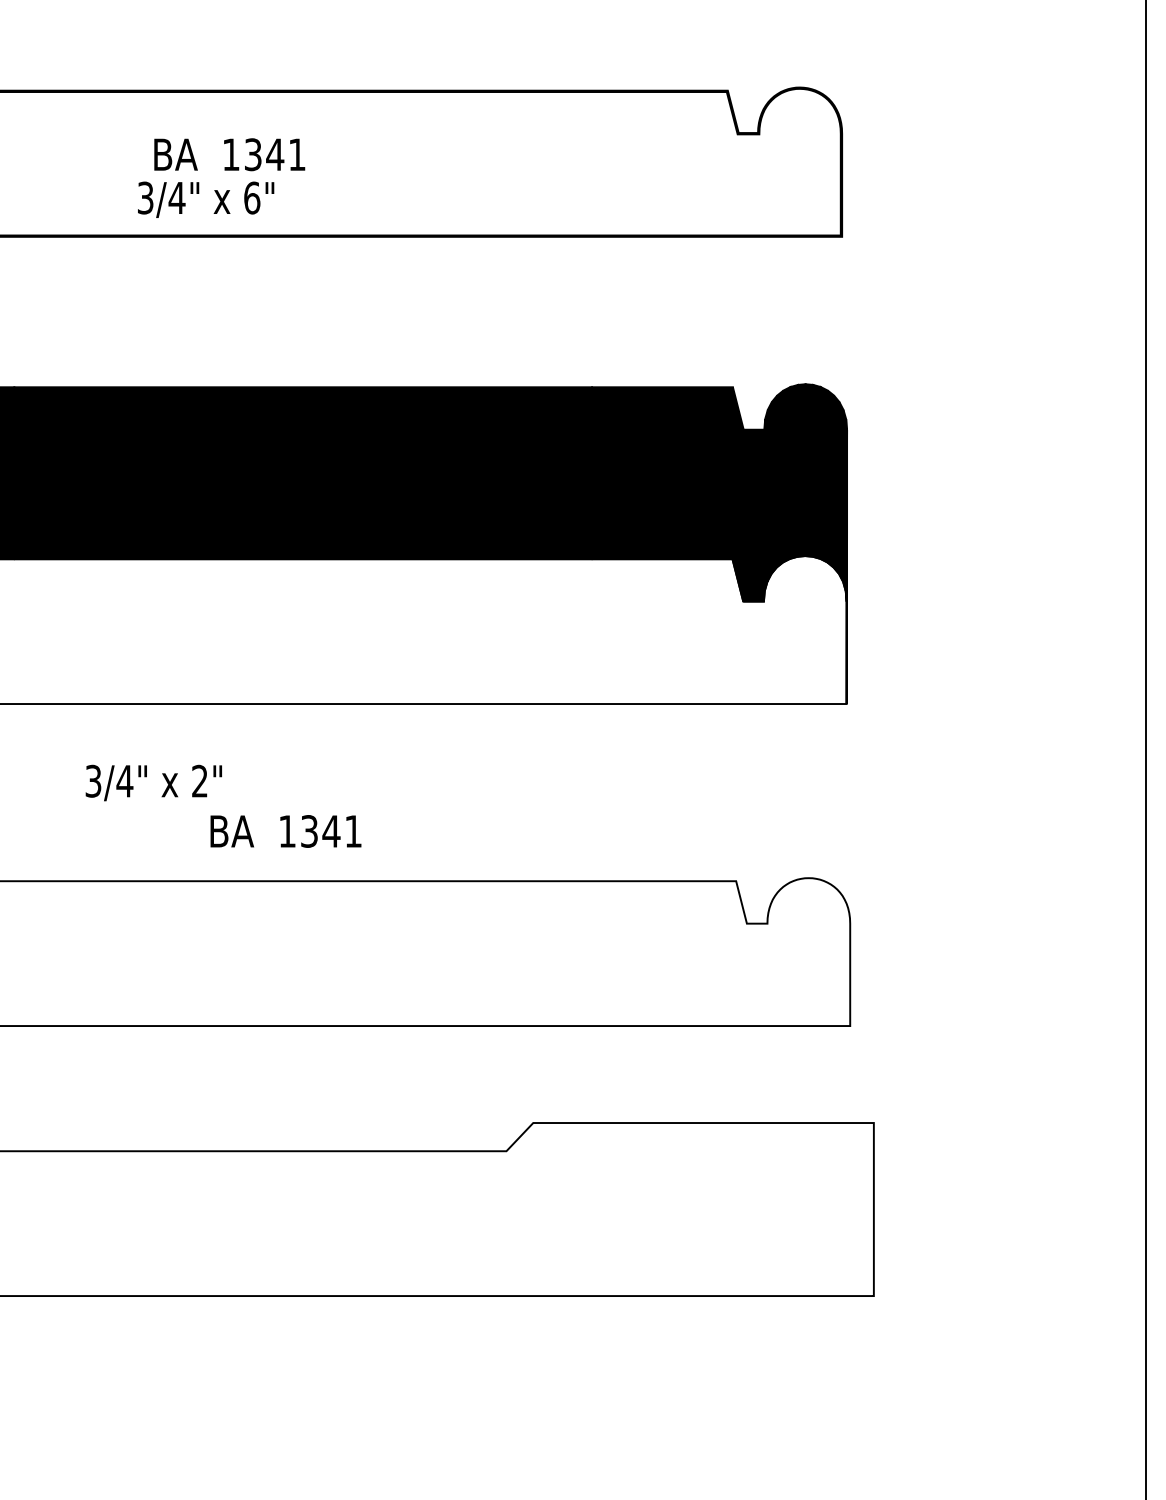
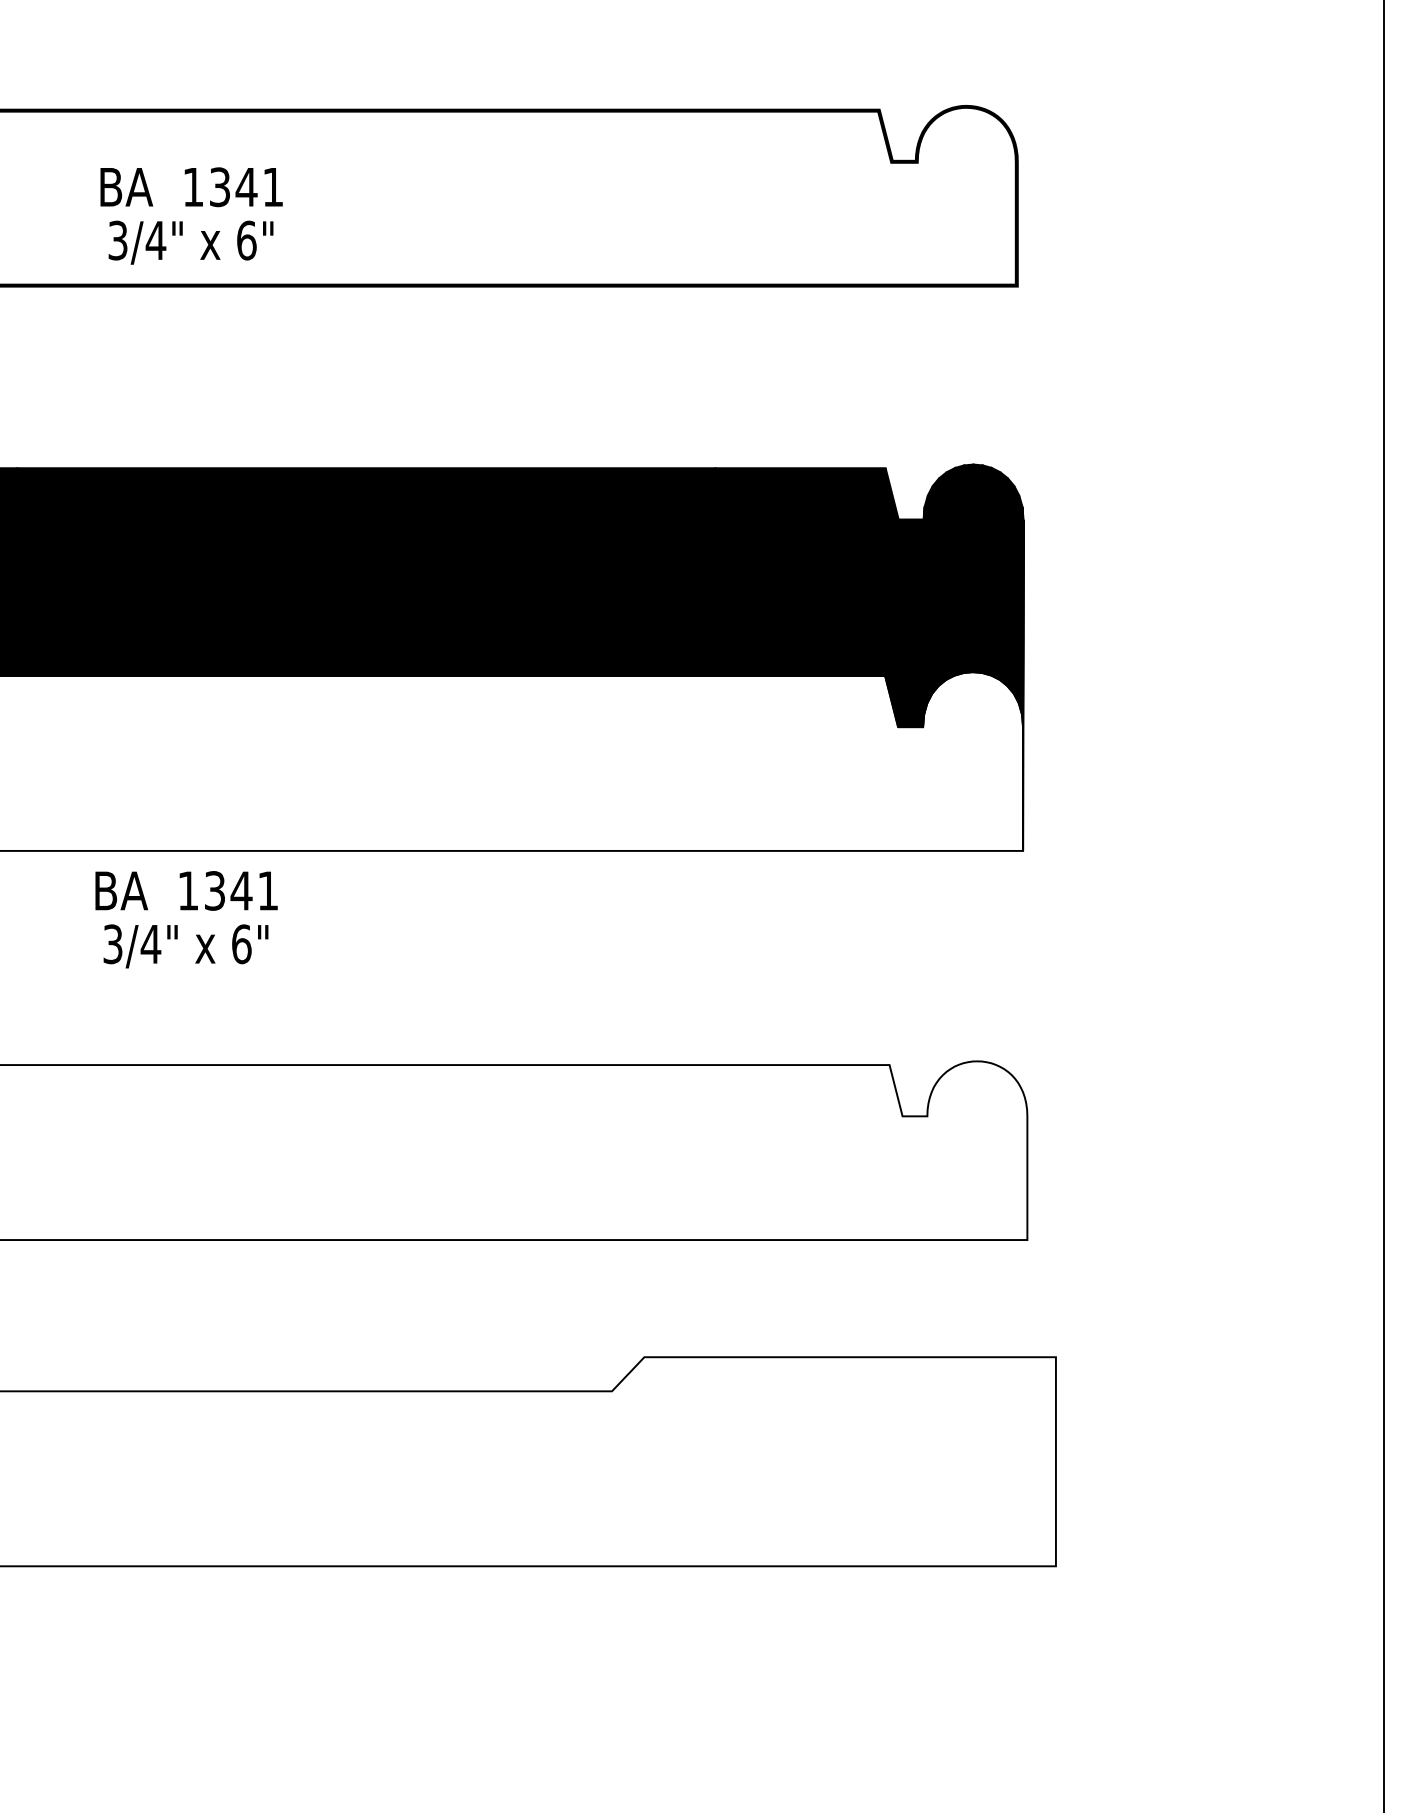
text: (229, 154) -> (191, 187), moved
text: (205, 199) -> (190, 242), moved
text: (199, 781) -> (241, 944), 2" -> 6"
text: (285, 831) -> (186, 890), moved

